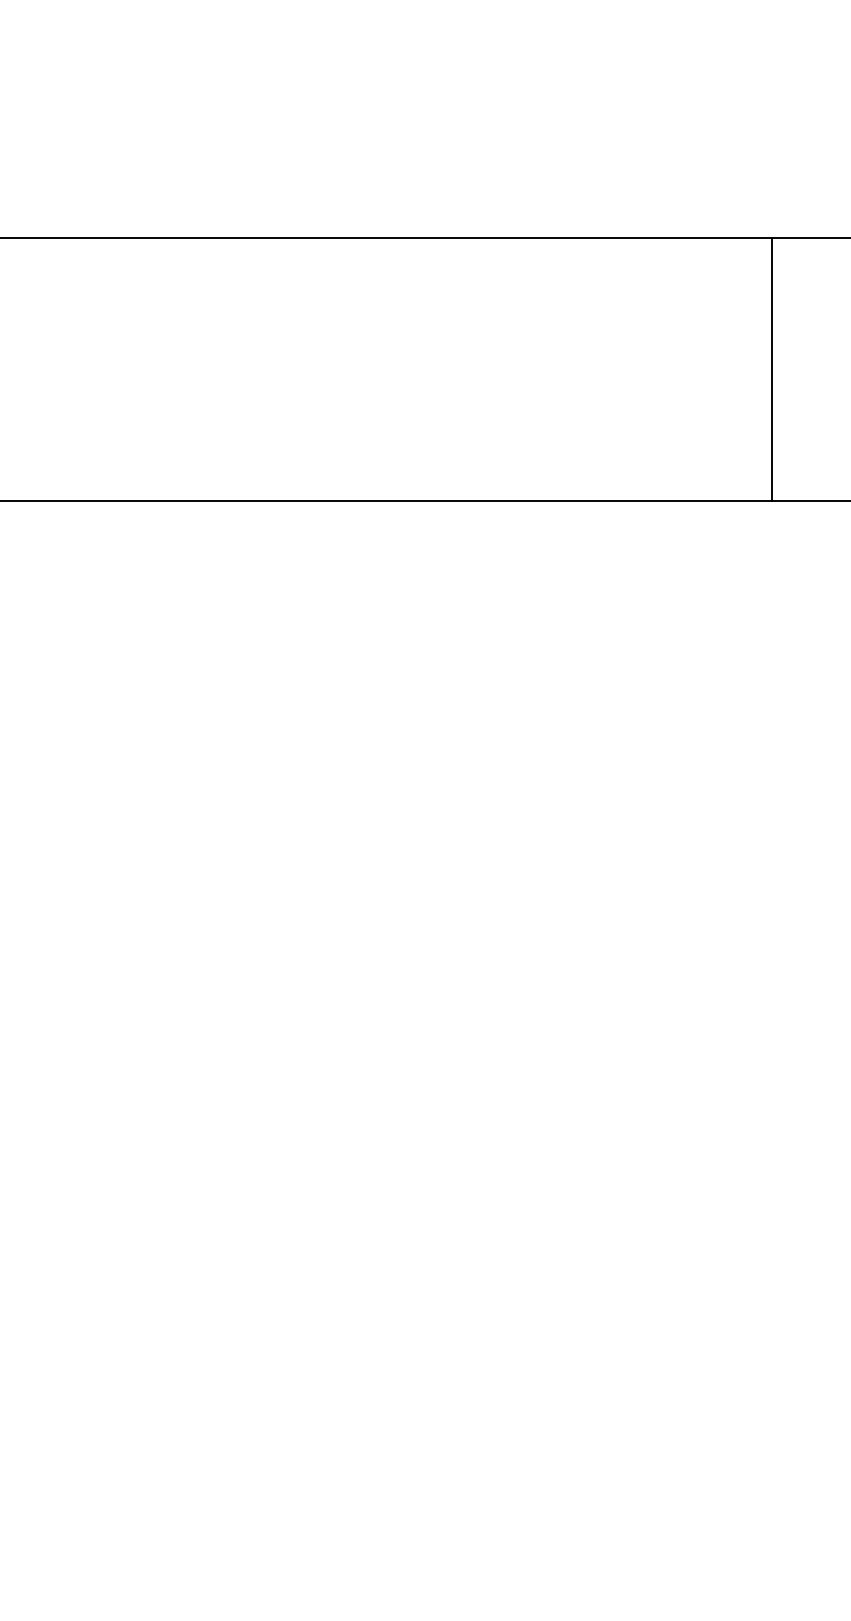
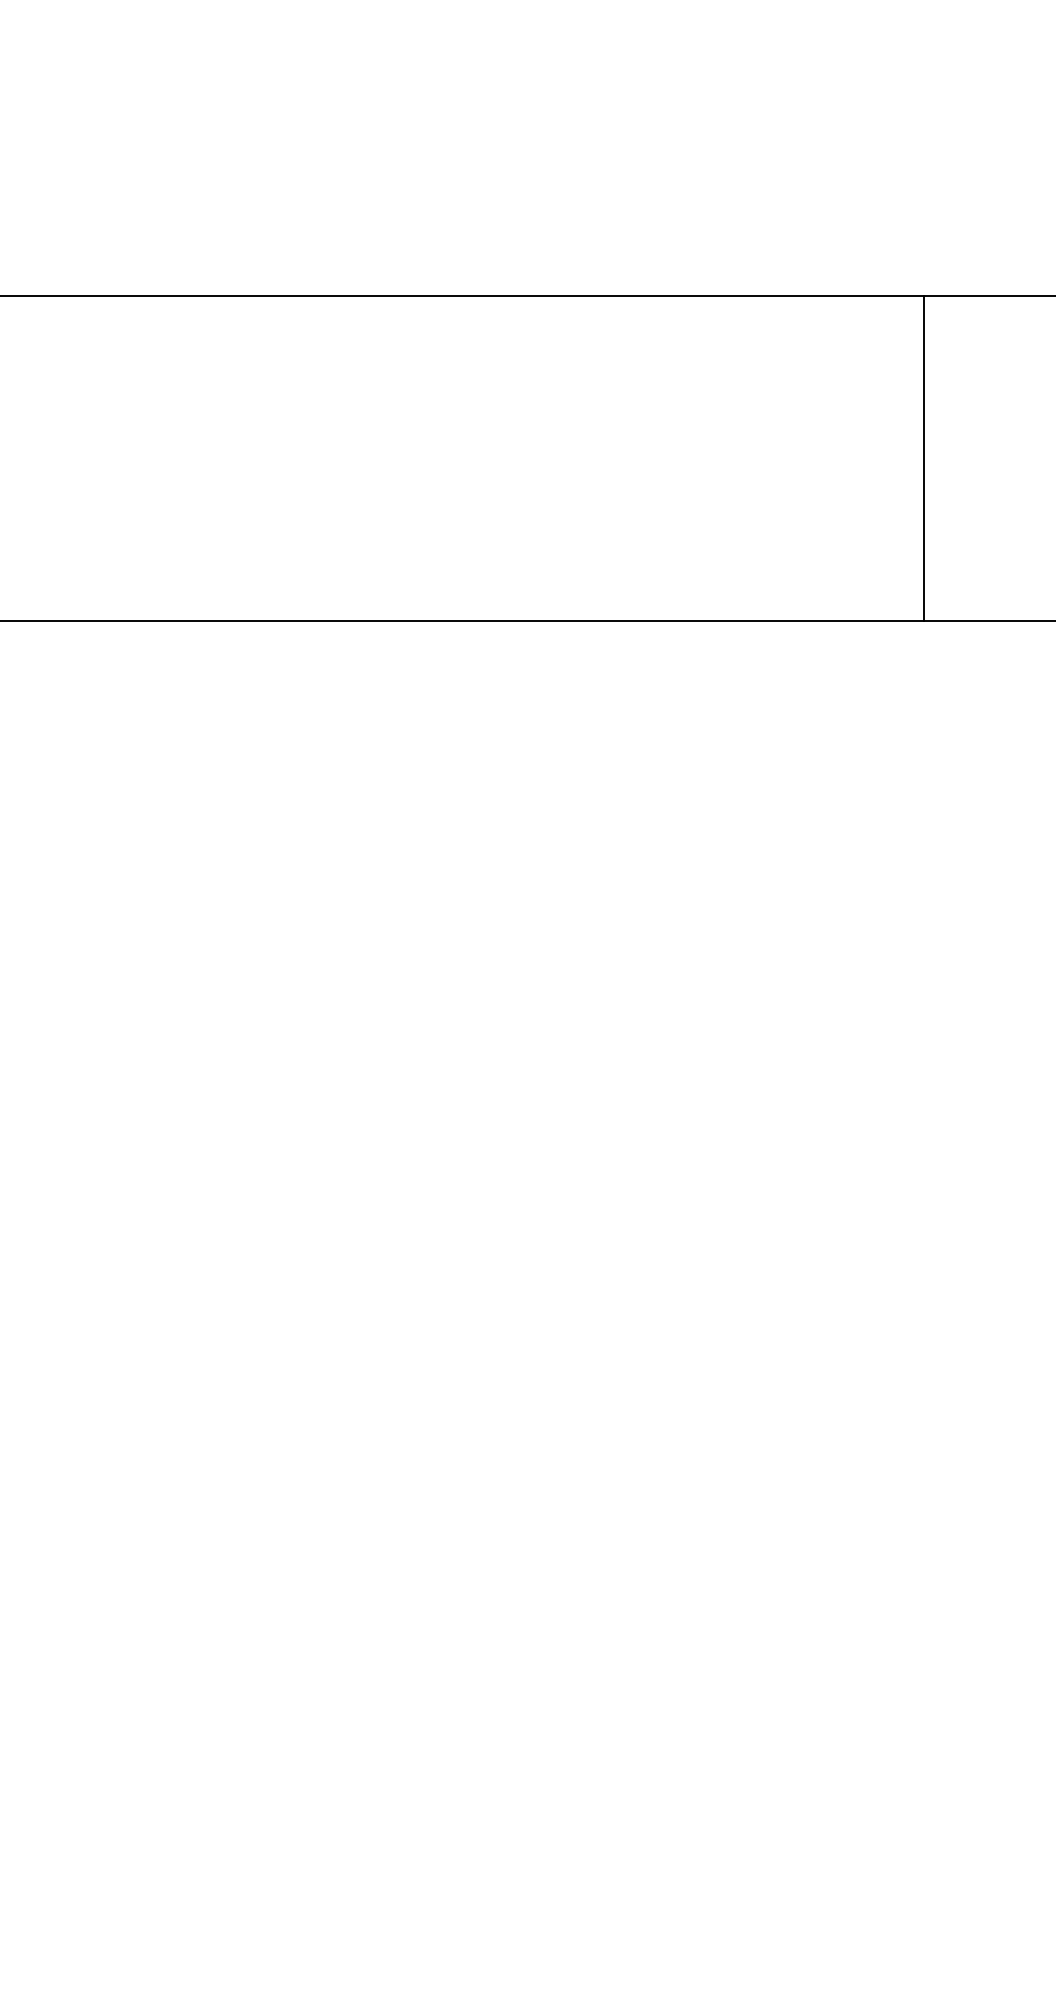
line: (772, 369) -> (924, 458), moved

